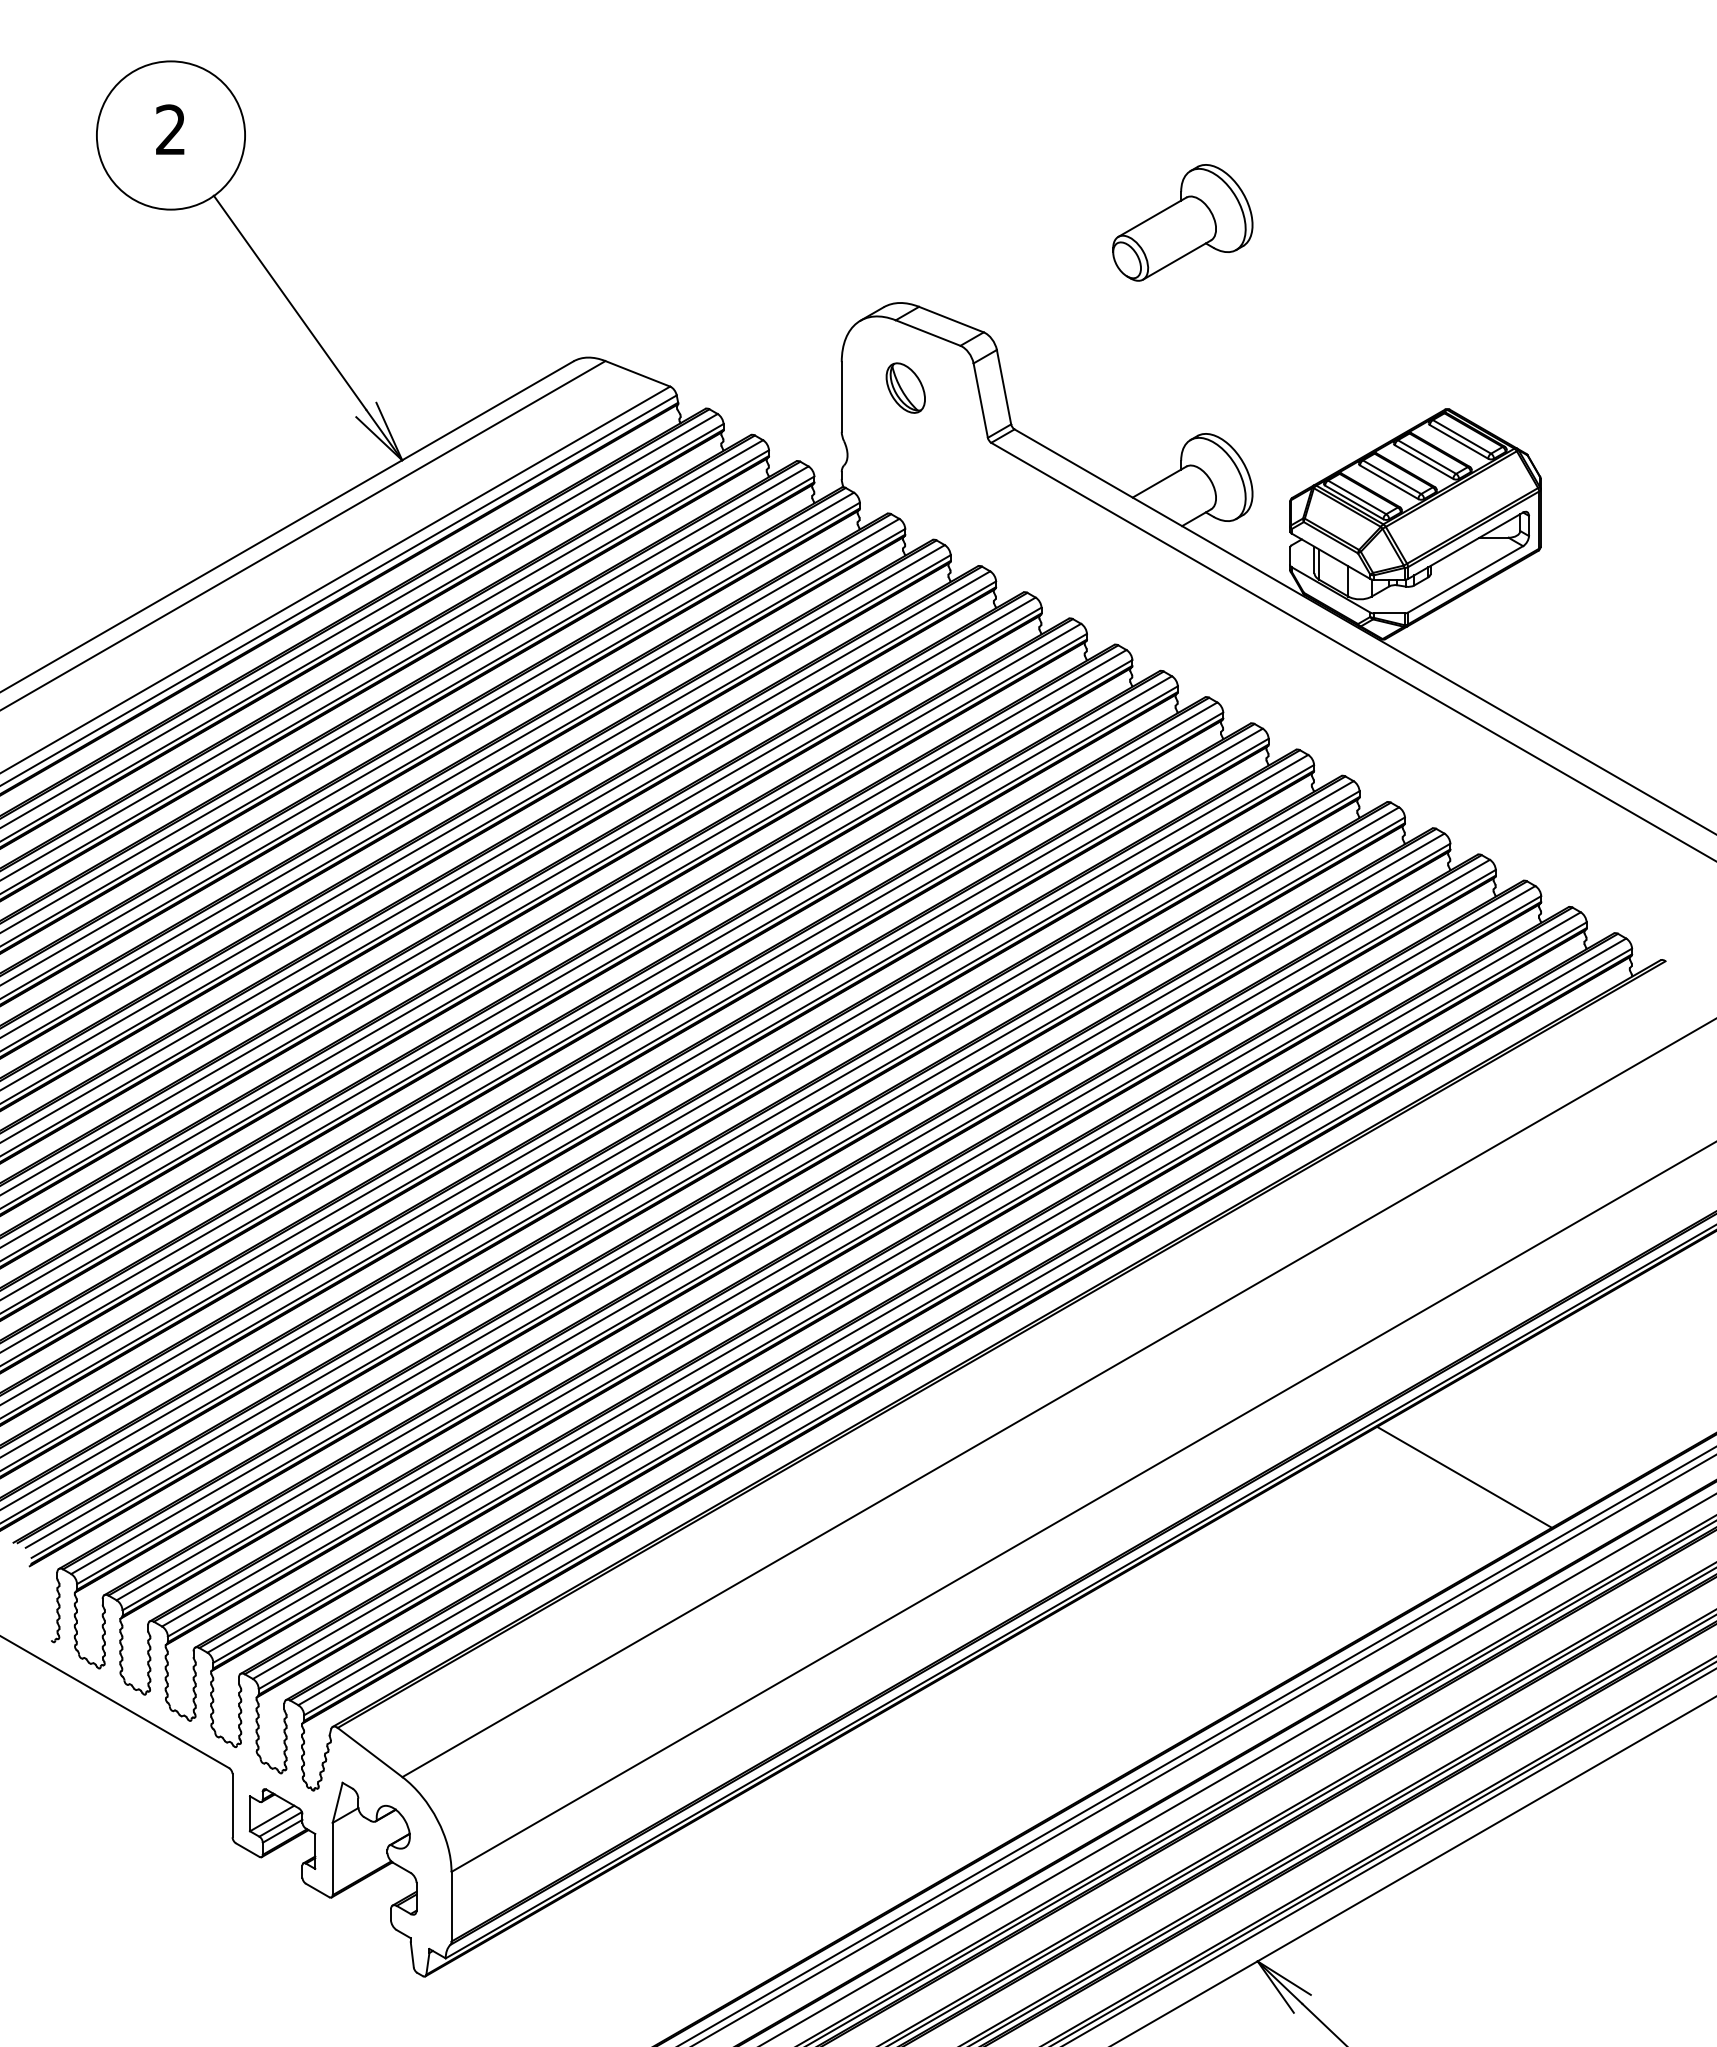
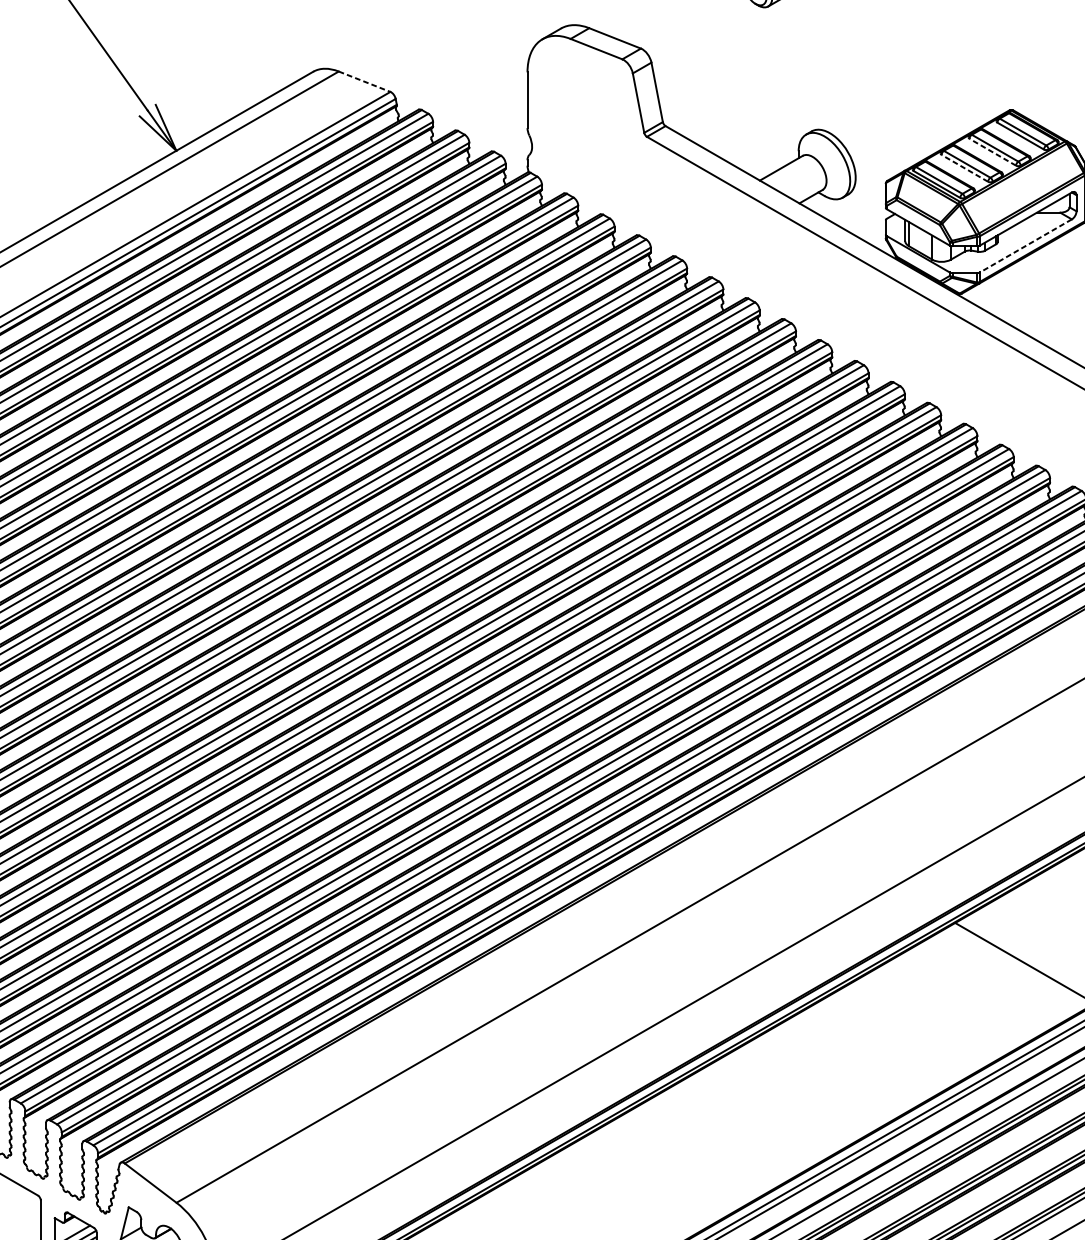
line: (637, 373) -> (364, 81), solid -> dashed
part: (905, 387) -> (578, 92), removed
line: (1424, 462) -> (993, 152), solid -> dashed
line: (1389, 482) -> (965, 168), solid -> dashed
line: (1465, 579) -> (1025, 246), solid -> dashed

